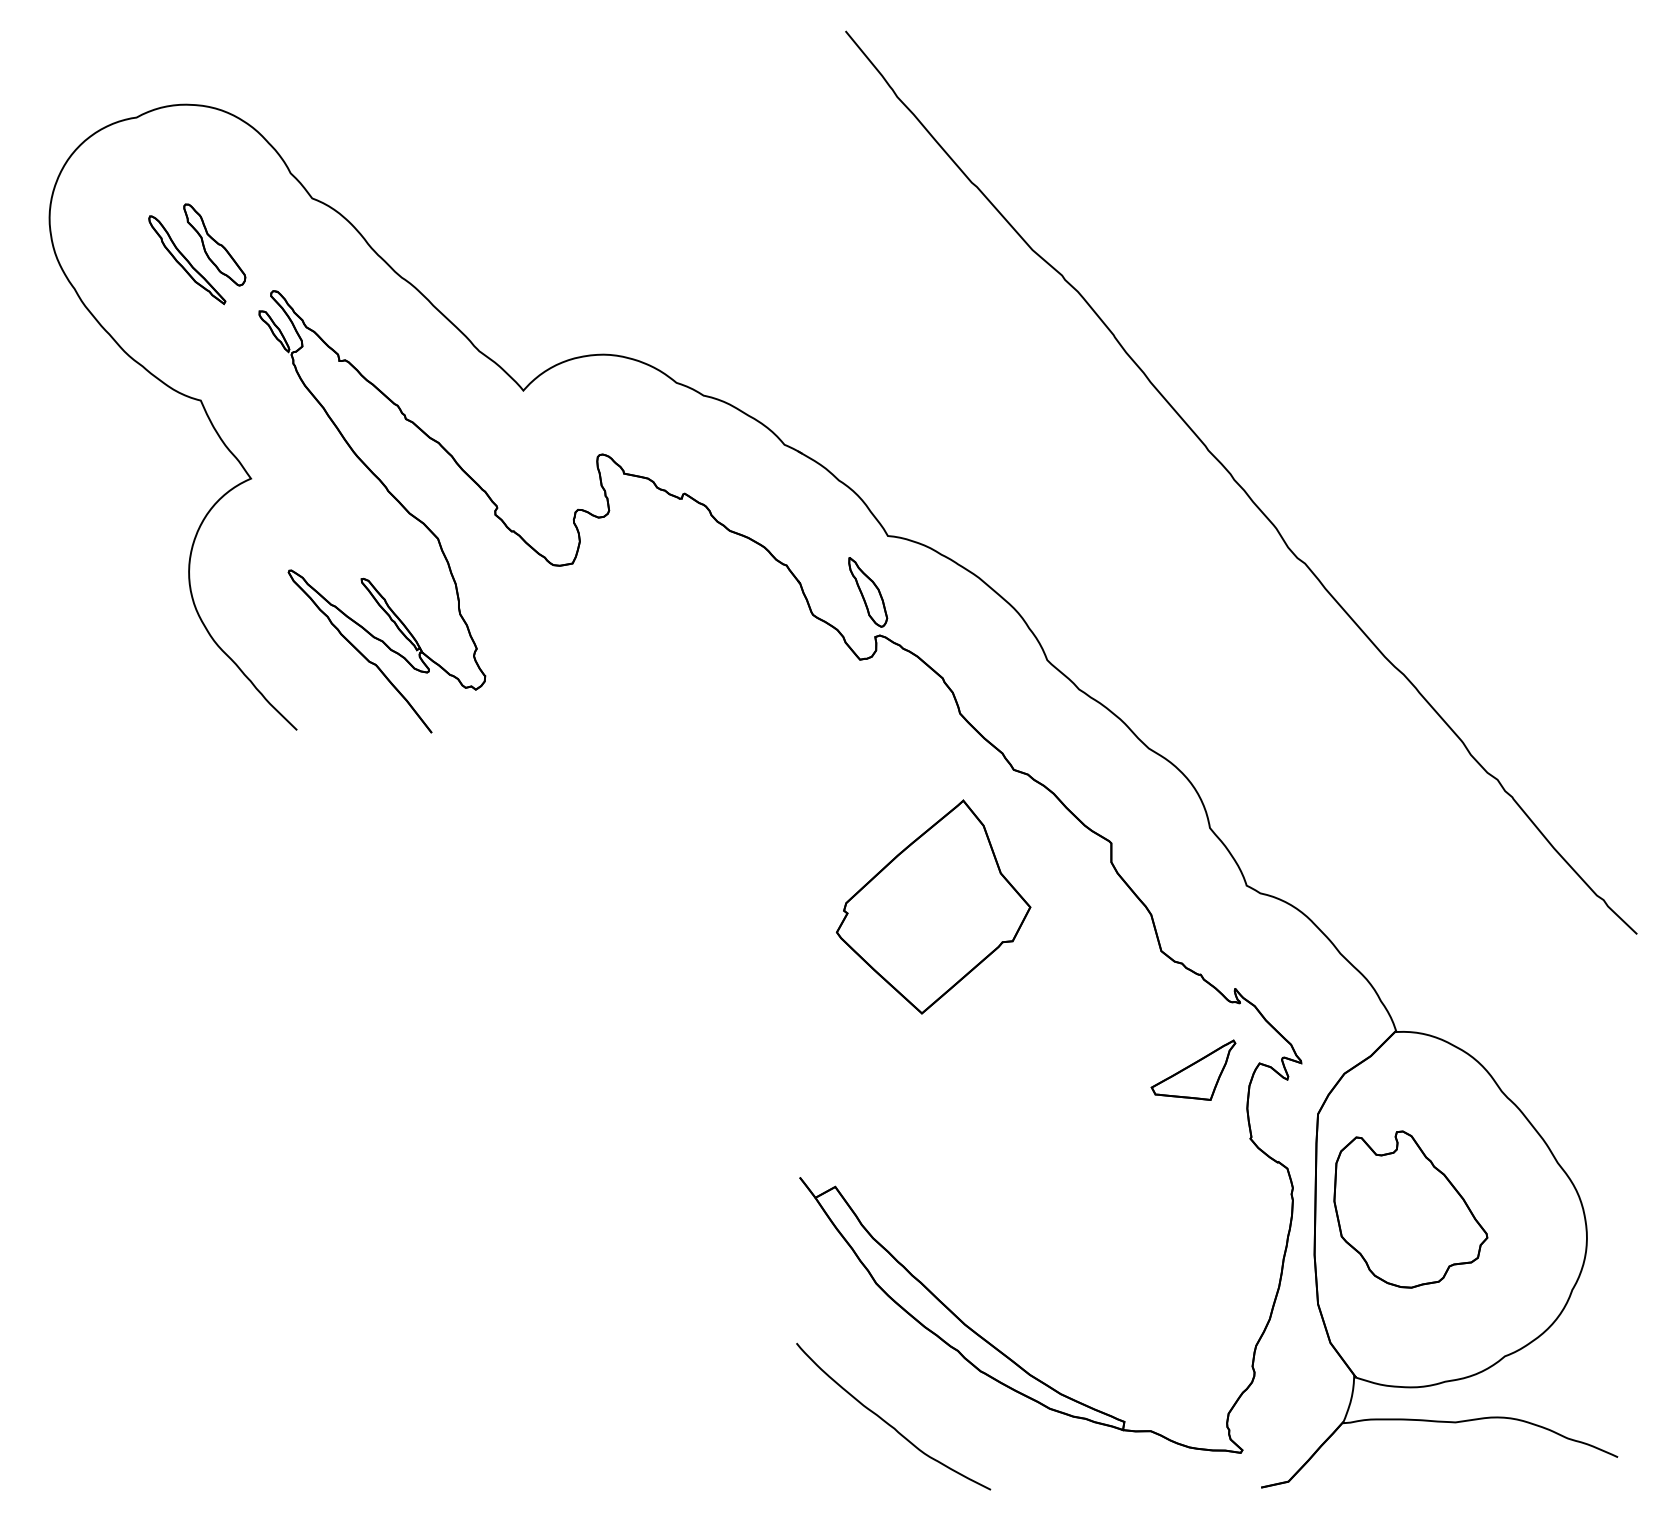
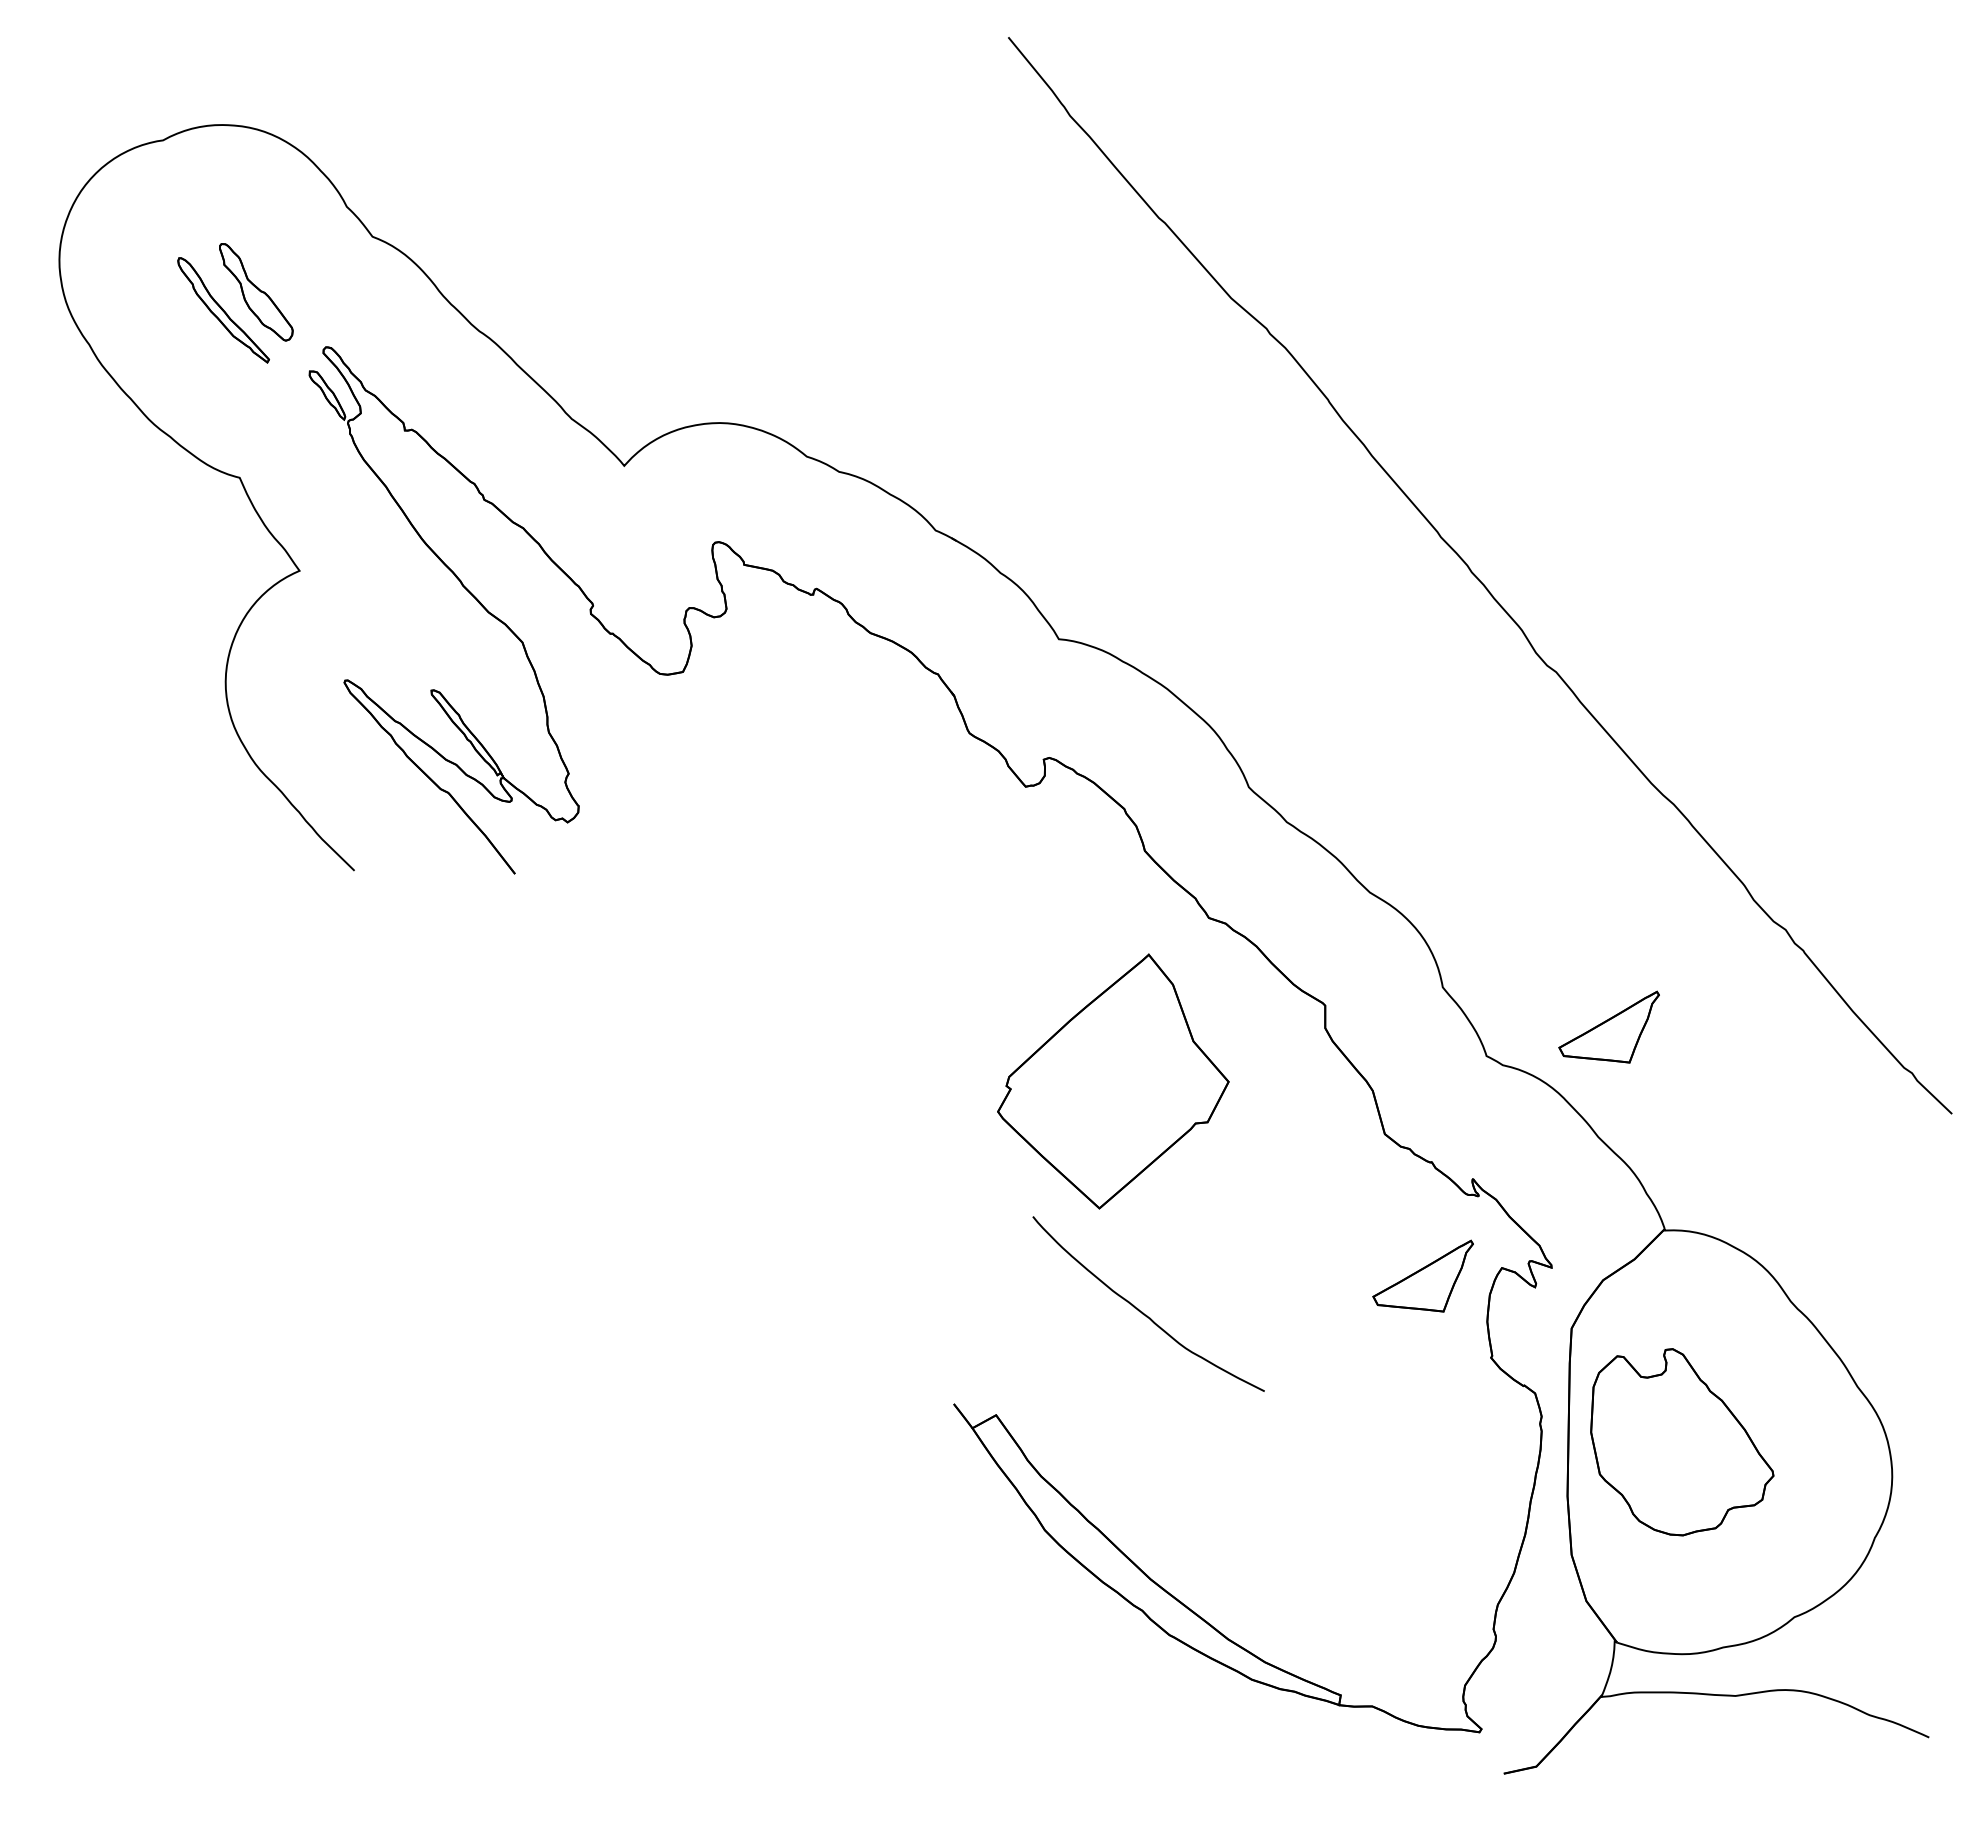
part: (867, 592) -> (1034, 706), removed
part: (1348, 860) -> (1608, 1026), added
curve: (888, 1422) -> (1142, 1311), moved

